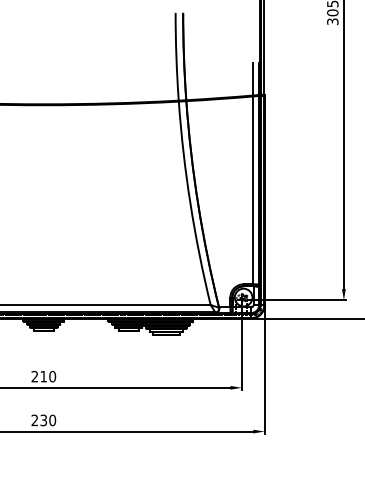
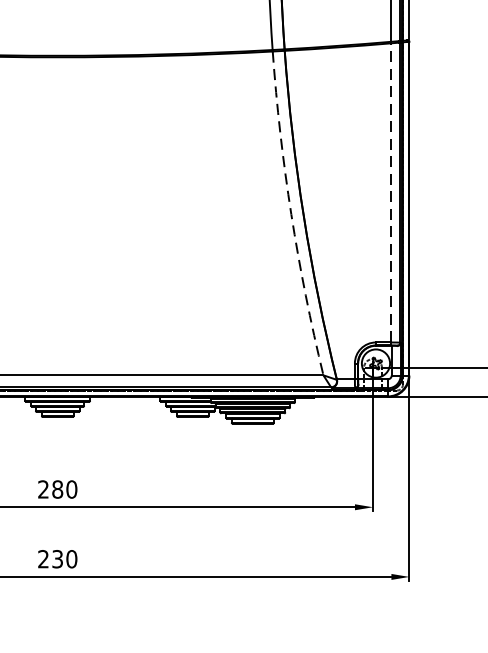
line: (253, 190) -> (391, 193), solid -> dashed
arc: (190, 203) -> (291, 213), solid -> dashed
text: (43, 376) -> (57, 489), 210 -> 280

